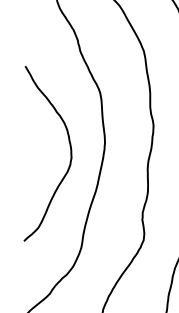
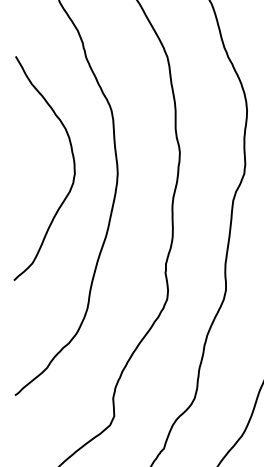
curve: (70, 153) -> (73, 168), moved

